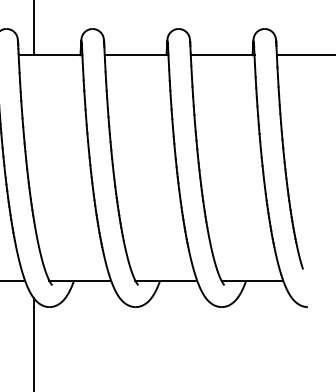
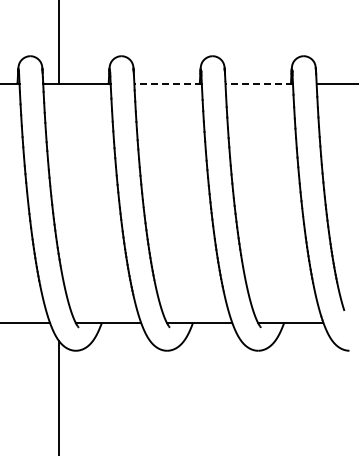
line: (136, 55) -> (168, 84), solid -> dashed
line: (222, 55) -> (259, 84), solid -> dashed

